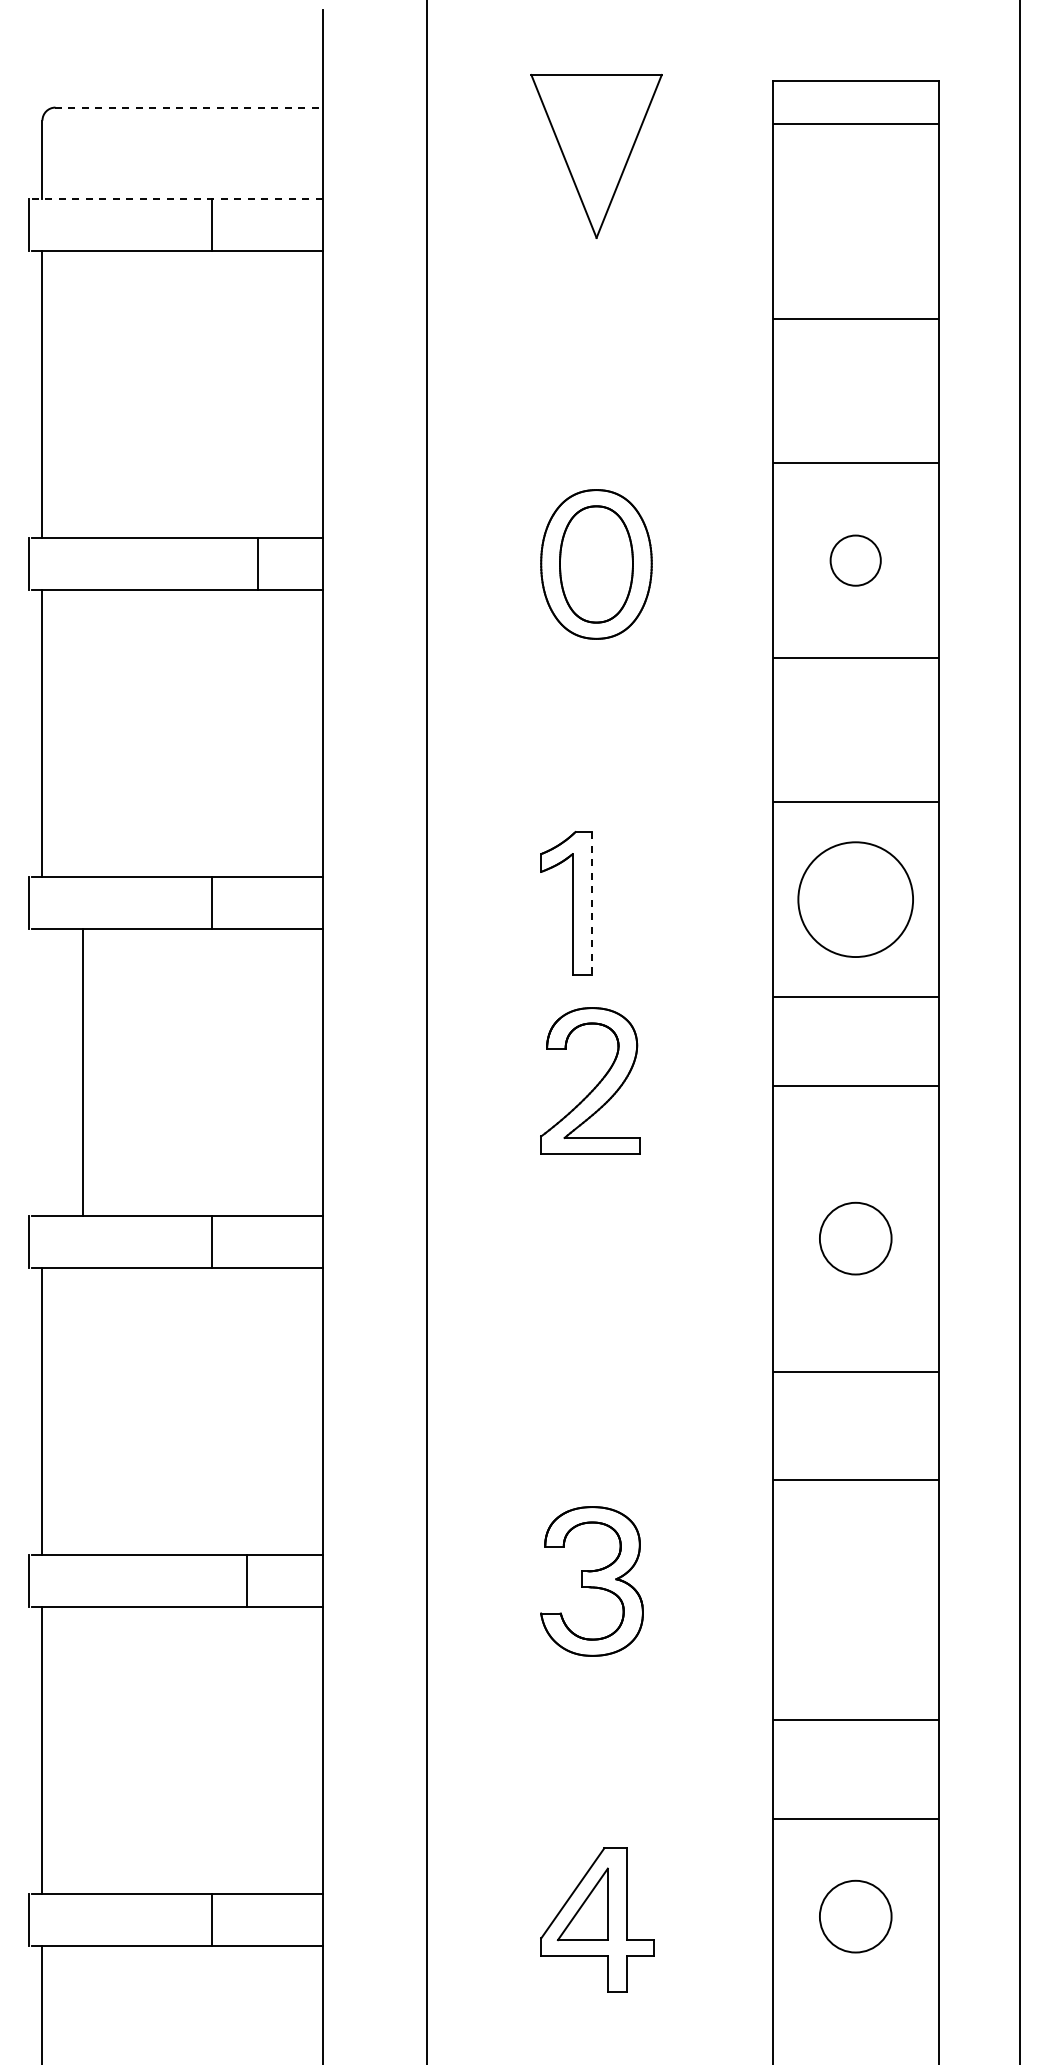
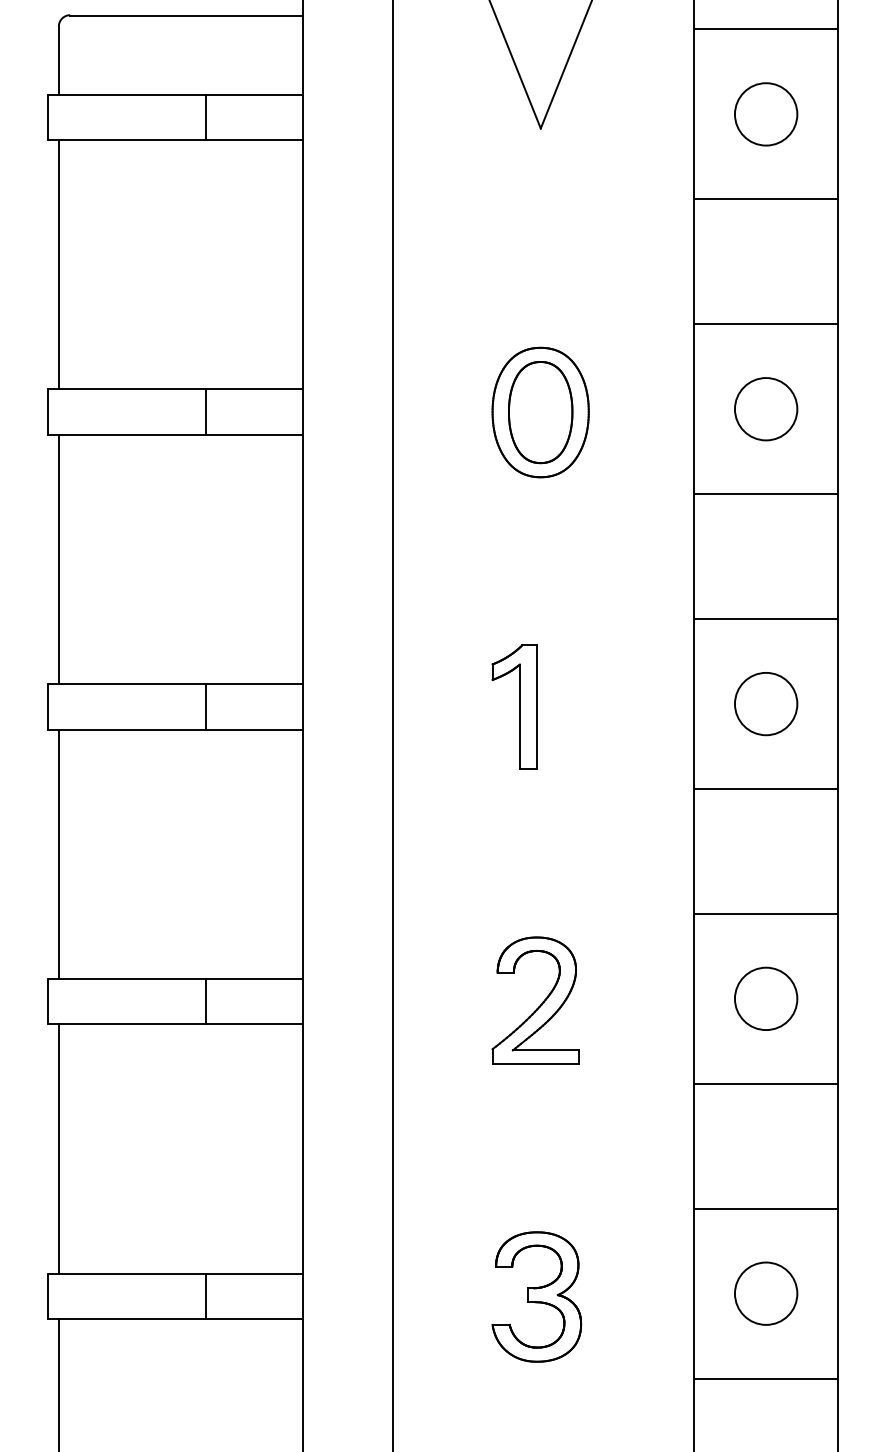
line: (189, 108) -> (186, 15), dashed -> solid
line: (177, 198) -> (176, 94), dashed -> solid
circle: (855, 221) -> (765, 114), added
circle: (855, 560) -> (765, 409), size x1.43
line: (257, 563) -> (205, 411), moved
circle: (855, 899) -> (765, 703), size x0.62
line: (591, 903) -> (536, 707), dashed -> solid
line: (83, 1072) -> (58, 854), moved
part: (596, 1084) -> (540, 1003), moved
line: (855, 1085) -> (765, 913), moved
line: (855, 1372) -> (765, 1083), moved
circle: (855, 1577) -> (765, 1293), added
line: (246, 1580) -> (205, 1296), moved
line: (855, 1720) -> (765, 1378), moved

